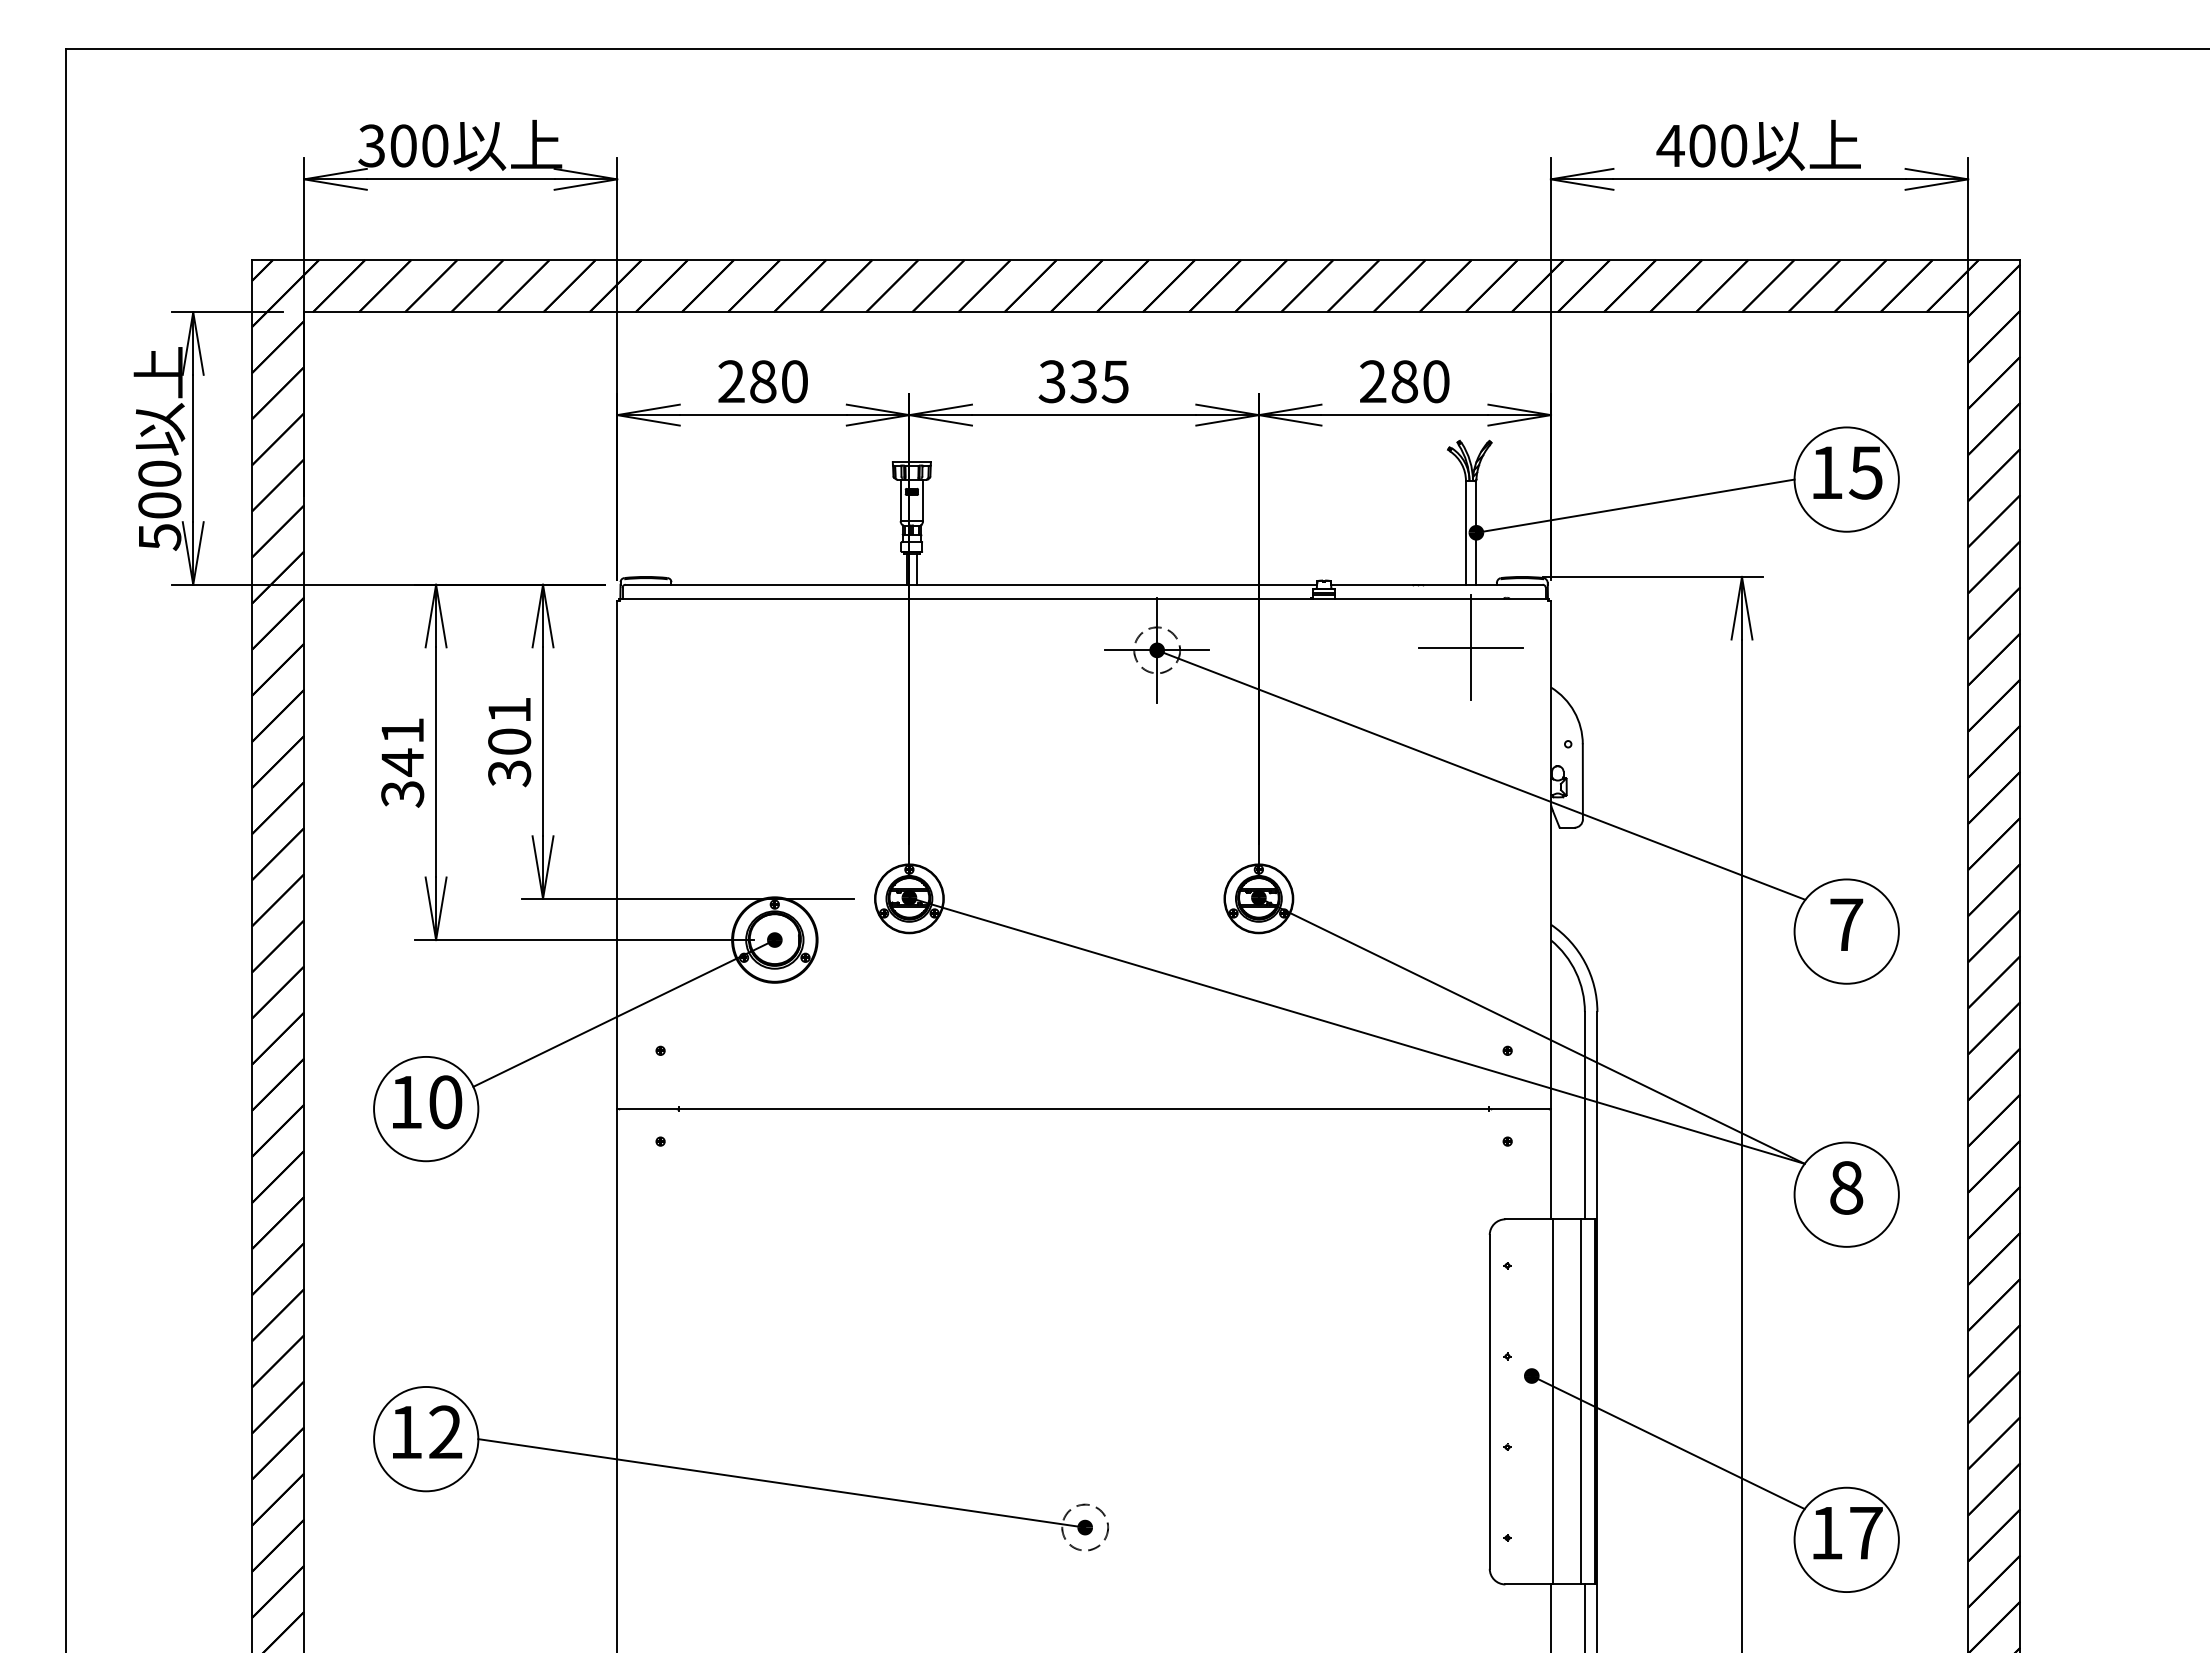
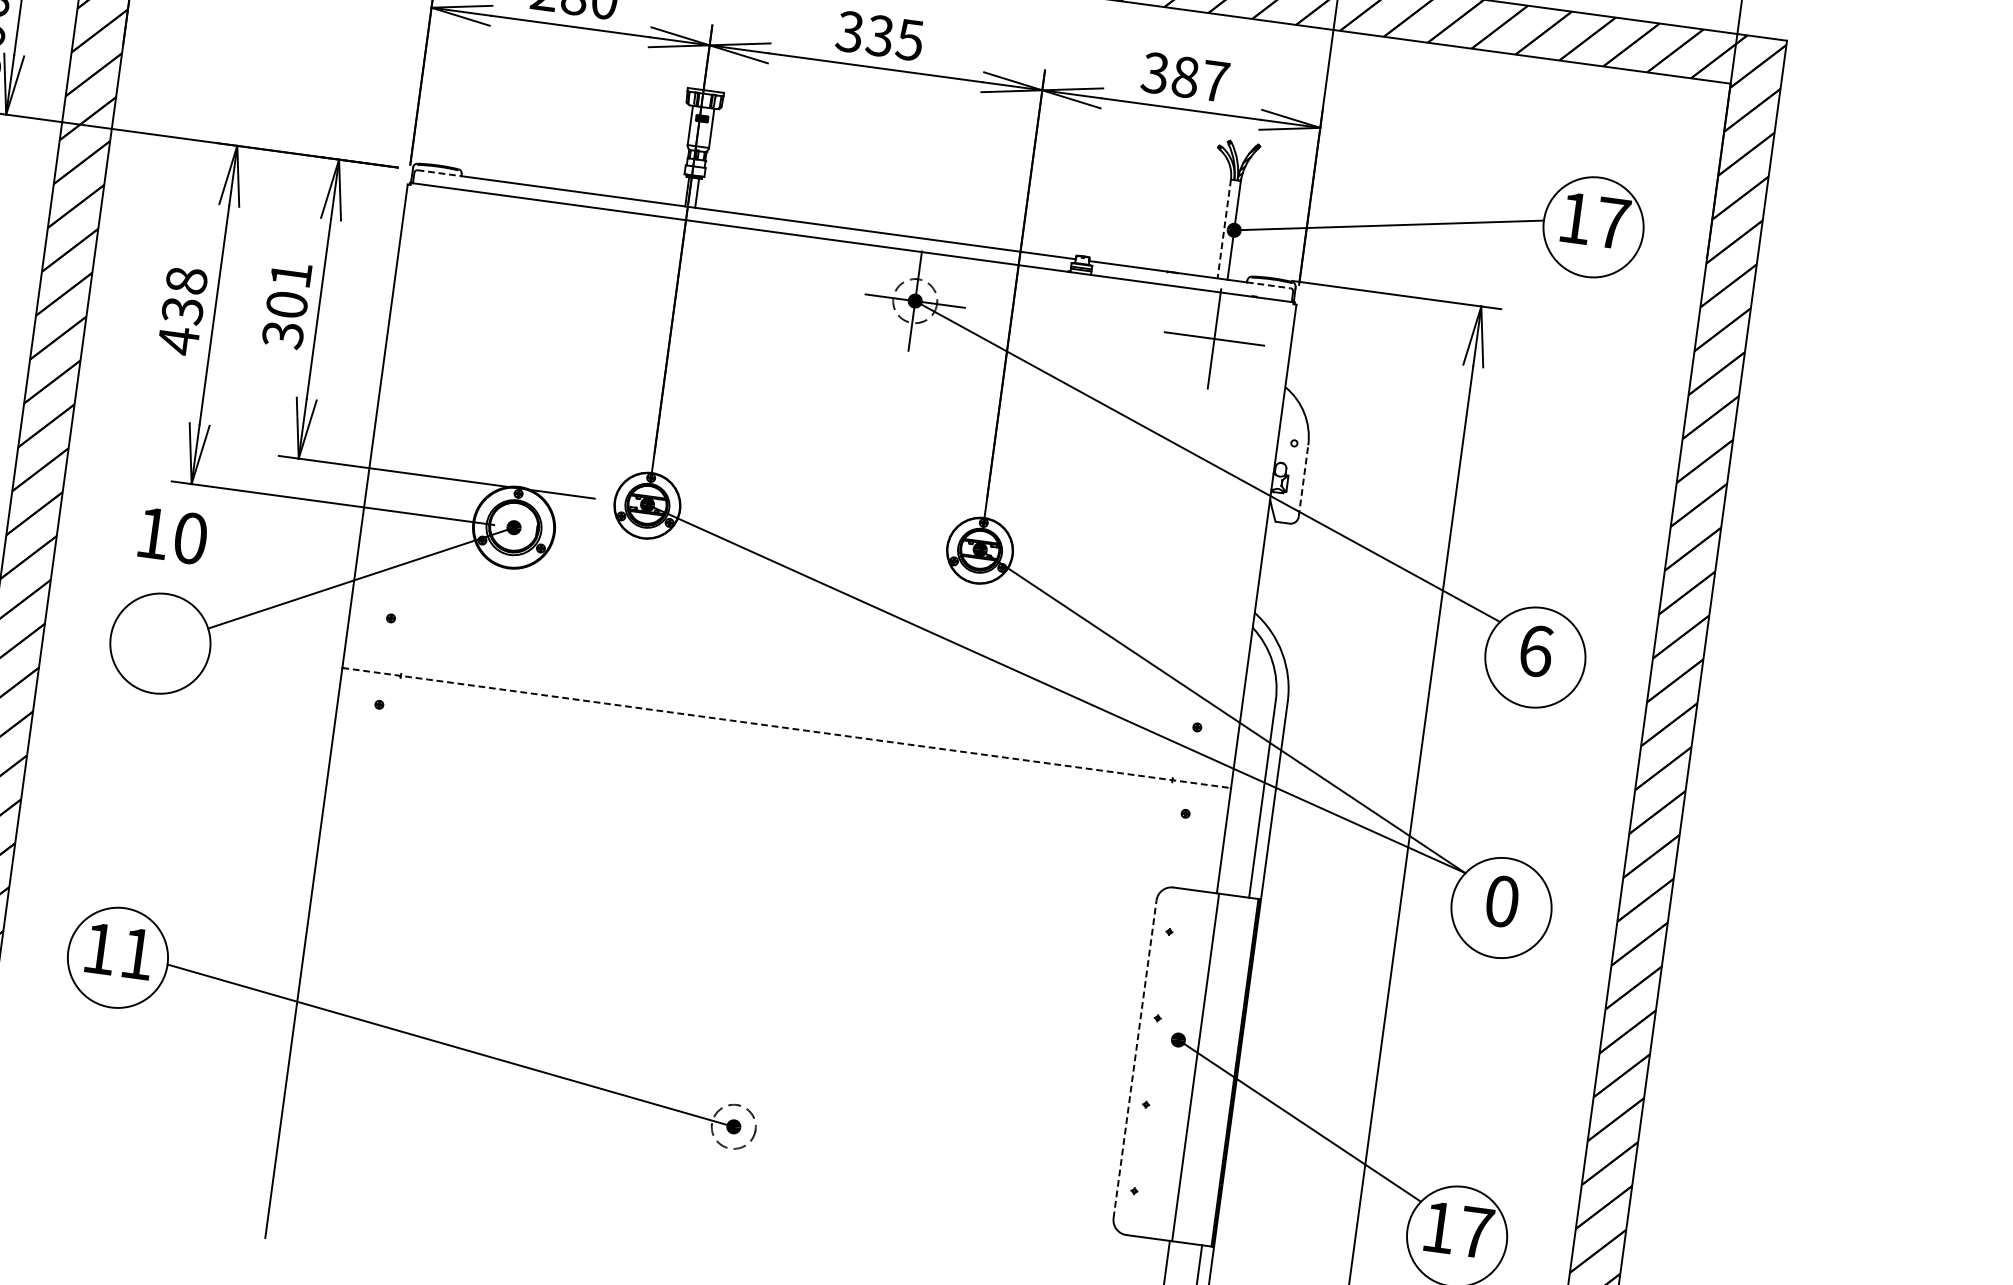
text: (1404, 381) -> (1185, 77), 280 -> 387
text: (1865, 472) -> (1612, 222), 15 -> 17
line: (1465, 532) -> (1223, 228), solid -> dashed
line: (648, 584) -> (439, 172), solid -> dashed
line: (1519, 584) -> (1268, 285), solid -> dashed
text: (402, 762) -> (182, 310), 341 -> 438
line: (1582, 781) -> (1303, 480), solid -> dashed
text: (1846, 924) -> (1536, 650), 7 -> 6
text: (427, 1102) -> (173, 536), moved
line: (1084, 1108) -> (787, 727), solid -> dashed
text: (1846, 1187) -> (1502, 901), 8 -> 0
line: (1489, 1401) -> (1134, 1058), solid -> dashed
line: (1581, 1401) -> (1222, 1070), removed
text: (445, 1431) -> (137, 953), 12 -> 11

